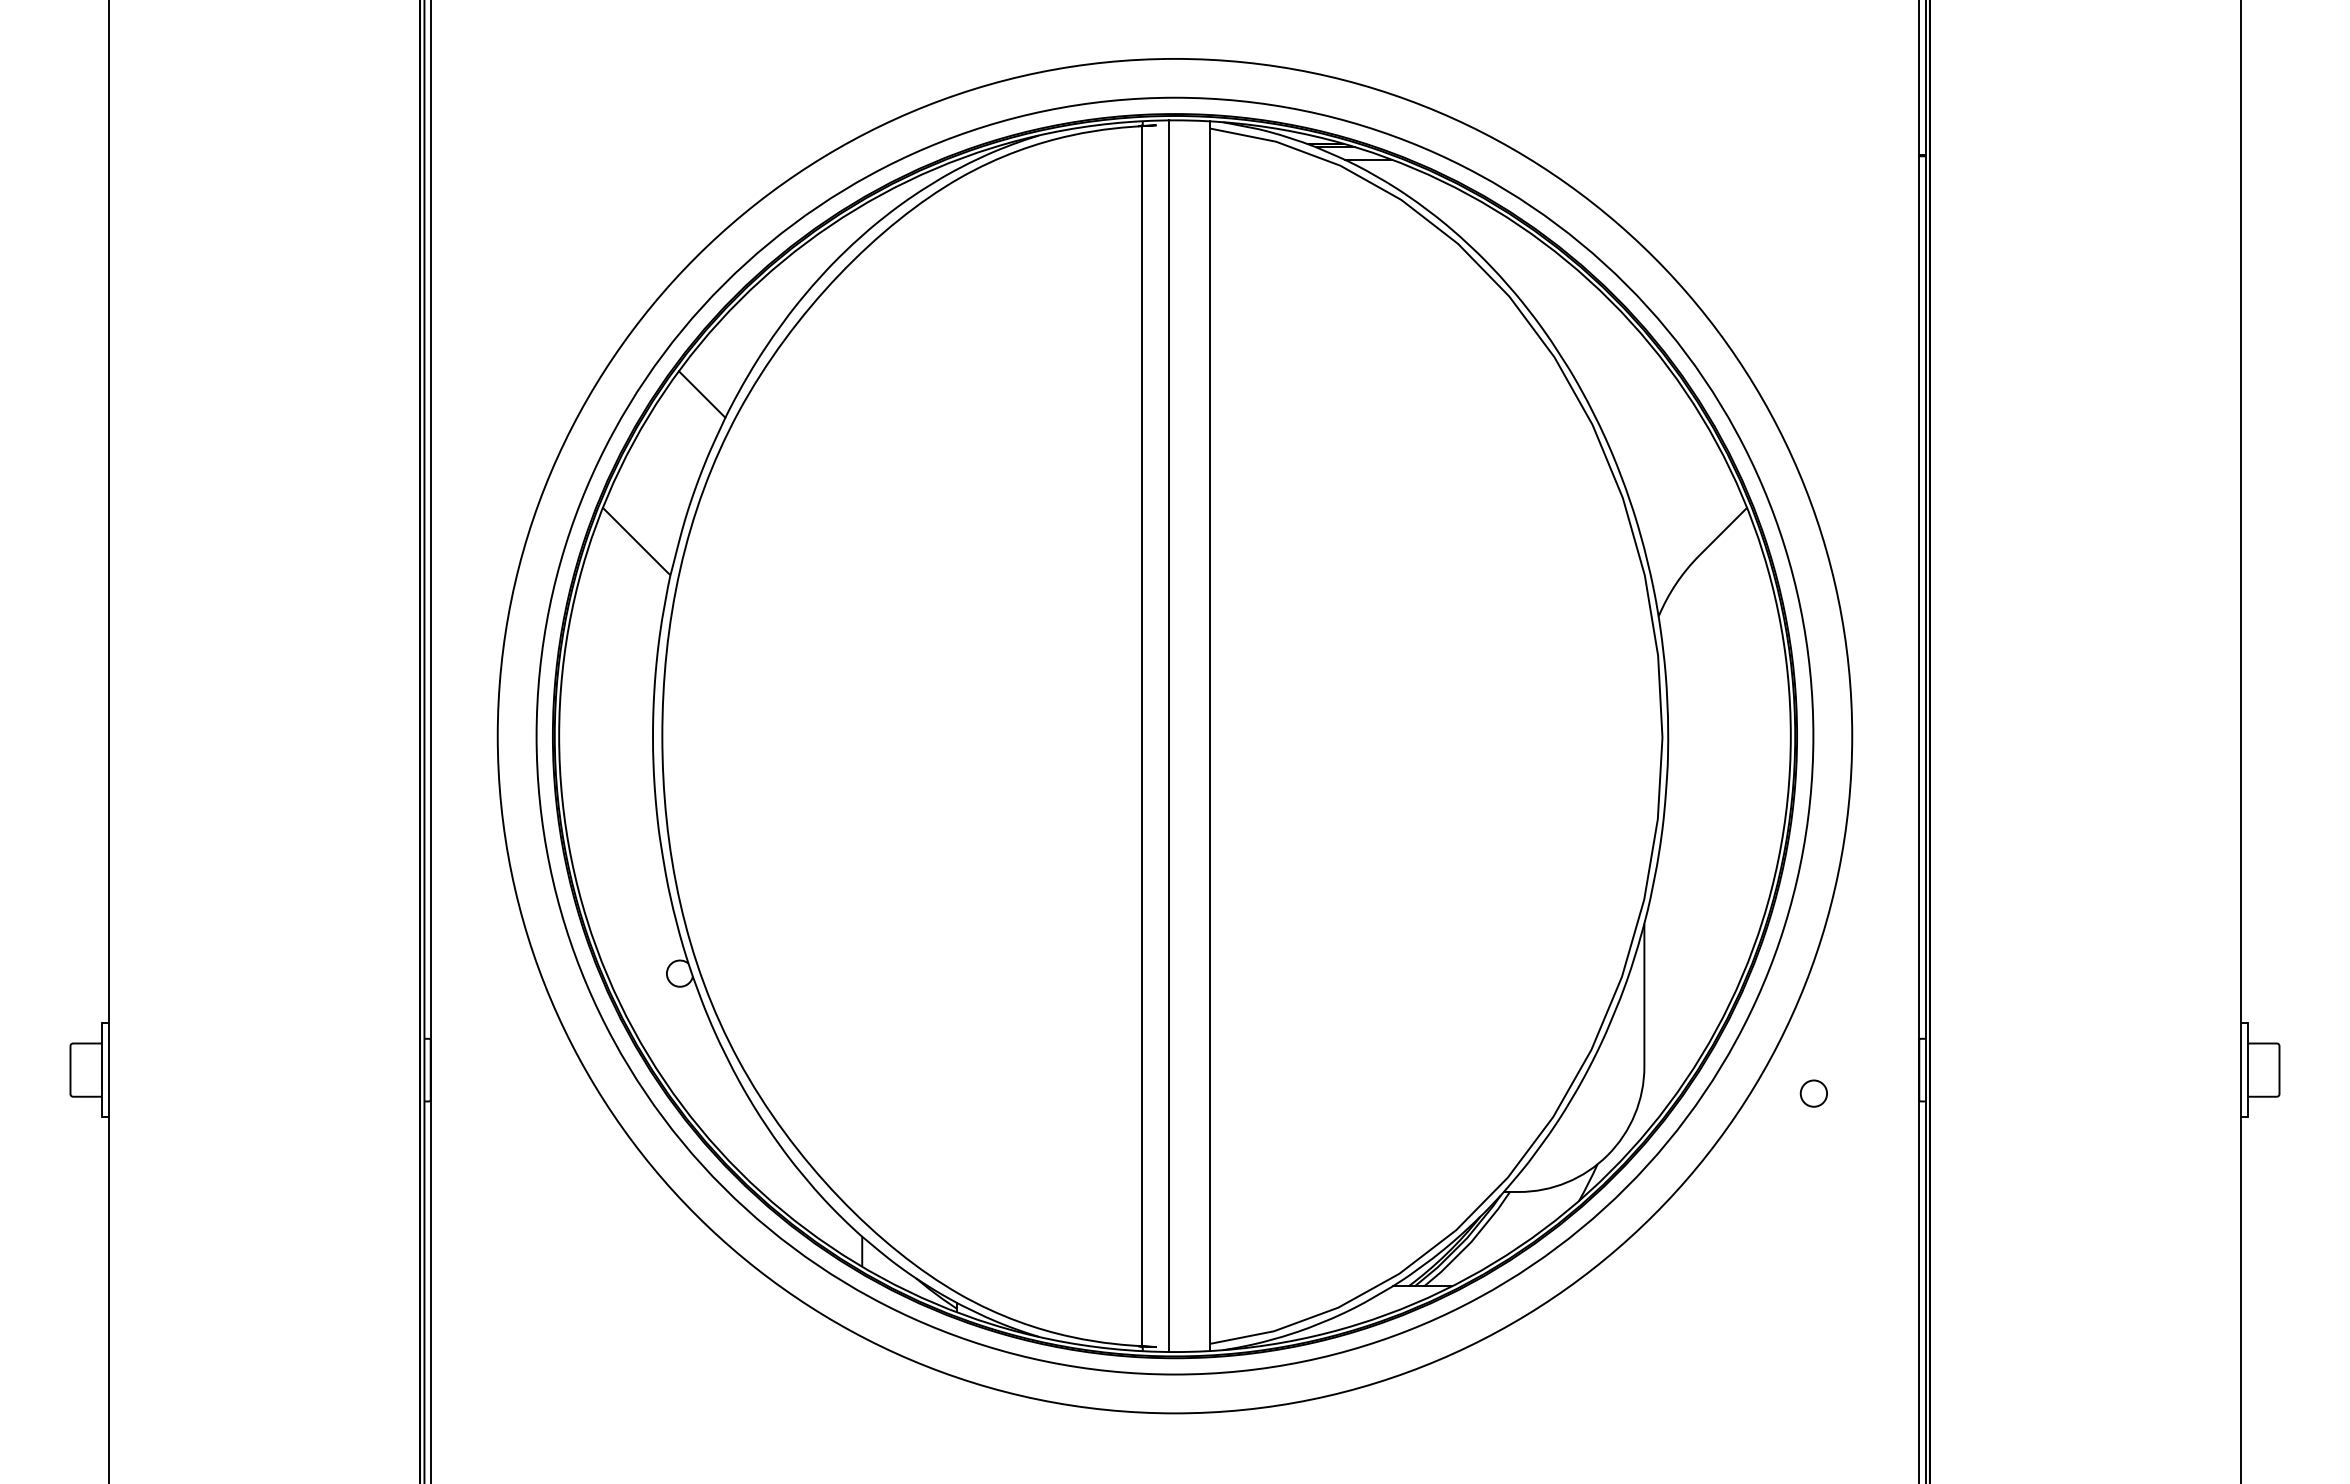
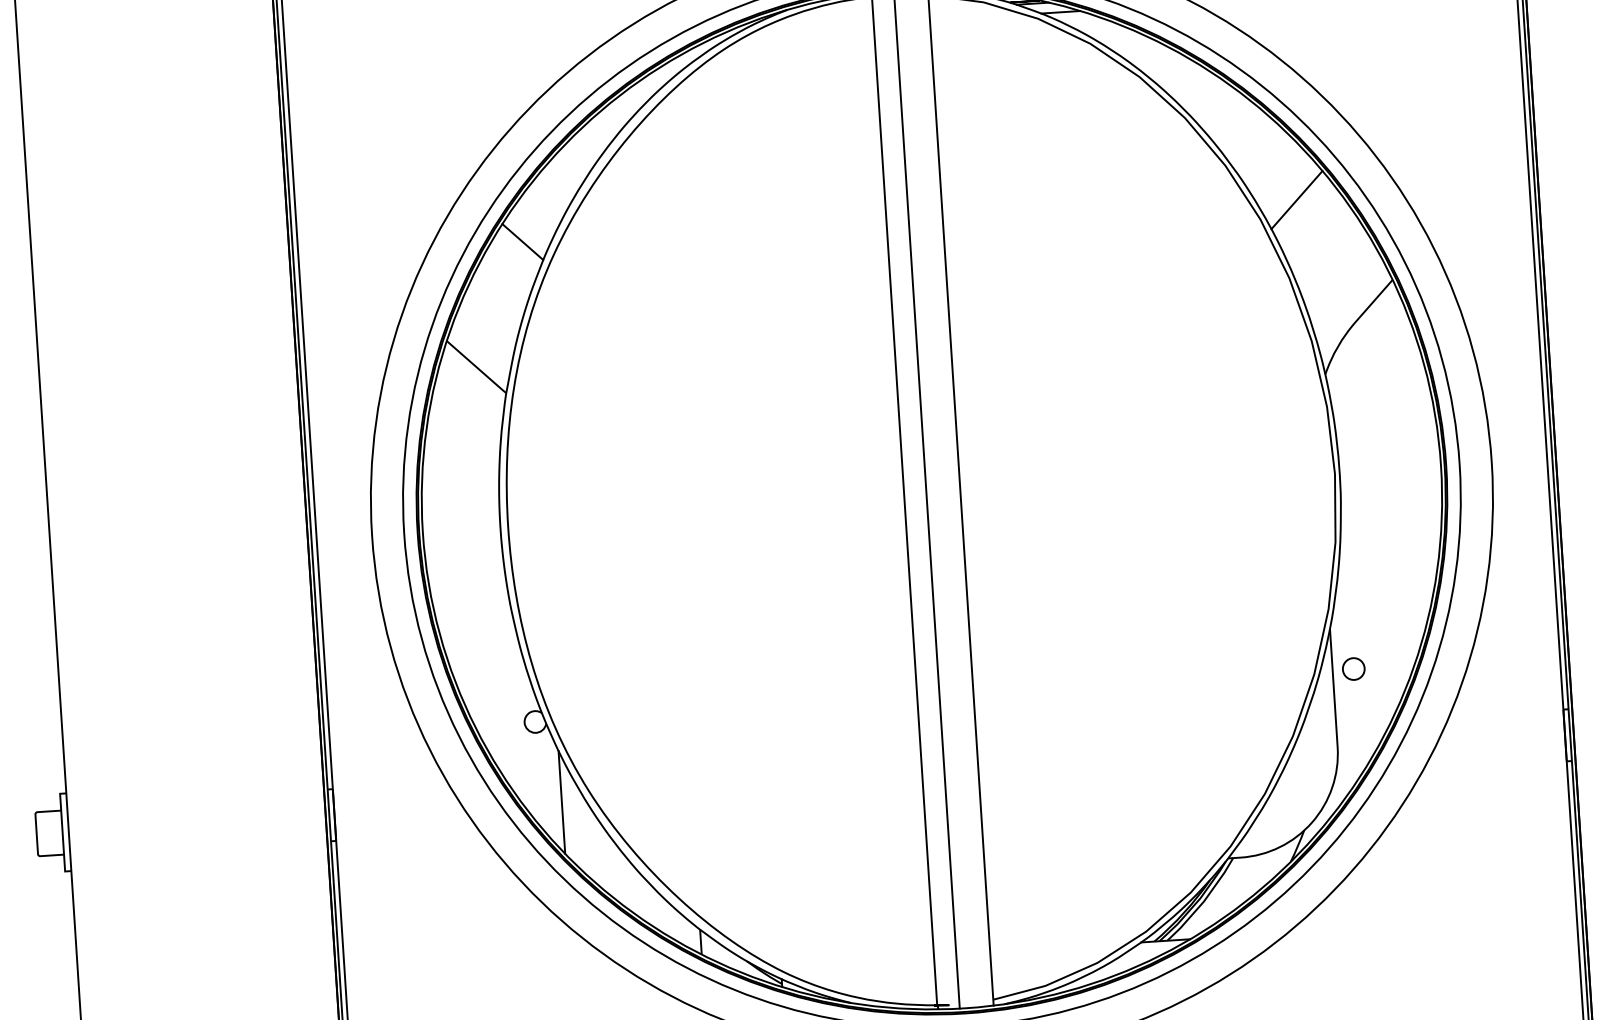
line: (1638, 404) -> (1297, 200), added
line: (705, 1072) -> (561, 802), added
circle: (1813, 1093) -> (1353, 668), moved

